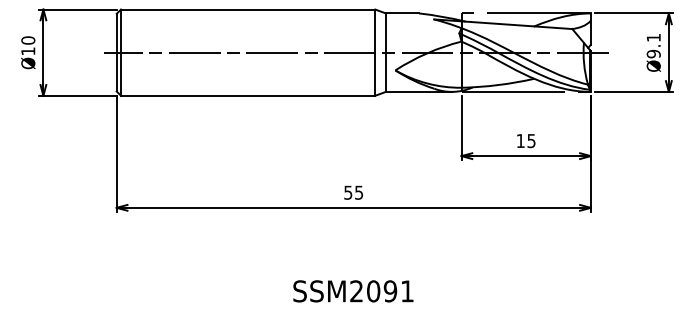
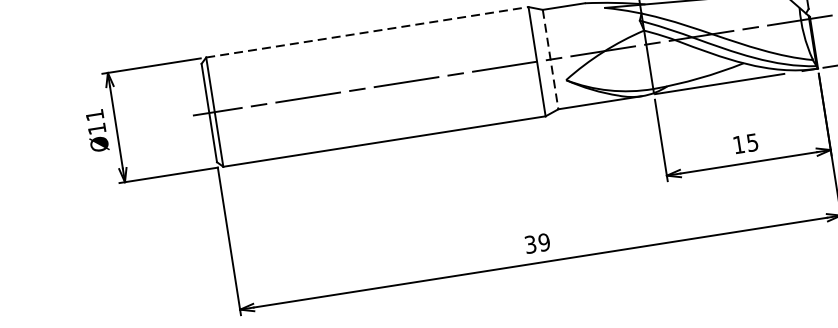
line: (248, 9) -> (367, 32), solid -> dashed
text: (28, 40) -> (95, 115), Ø10 -> Ø11
line: (385, 53) -> (550, 60), solid -> dashed
text: (353, 192) -> (537, 243), 55 -> 39

